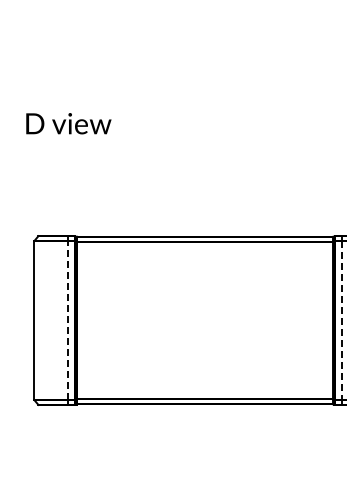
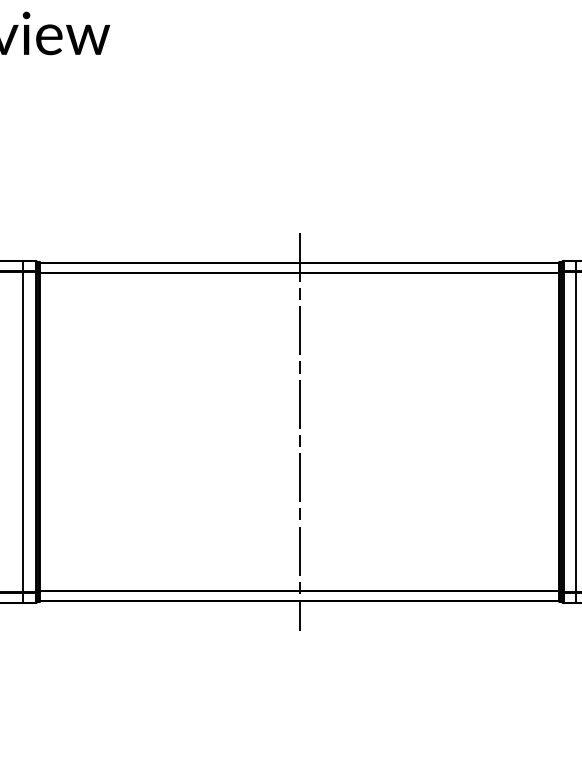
line: (68, 320) -> (23, 431), dashed -> solid
line: (205, 320) -> (300, 431), added
line: (341, 321) -> (575, 433), dashed -> solid

